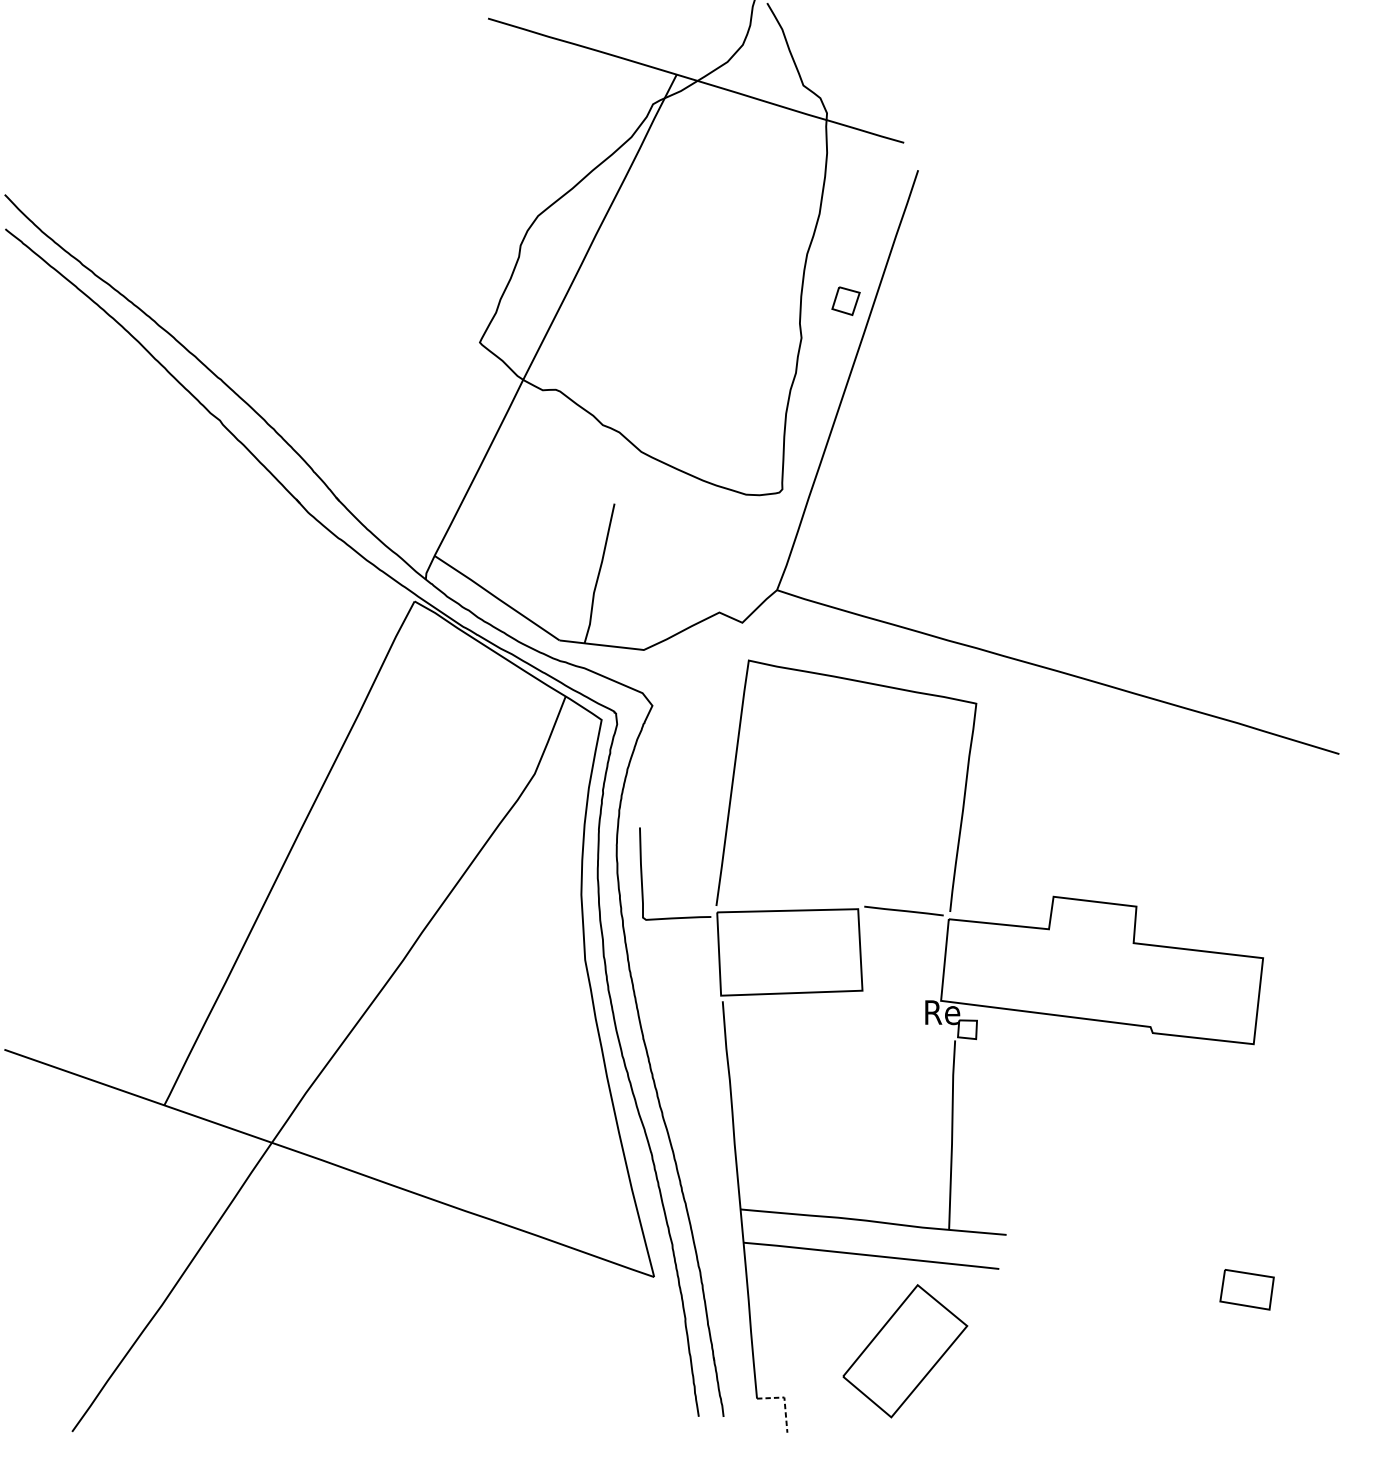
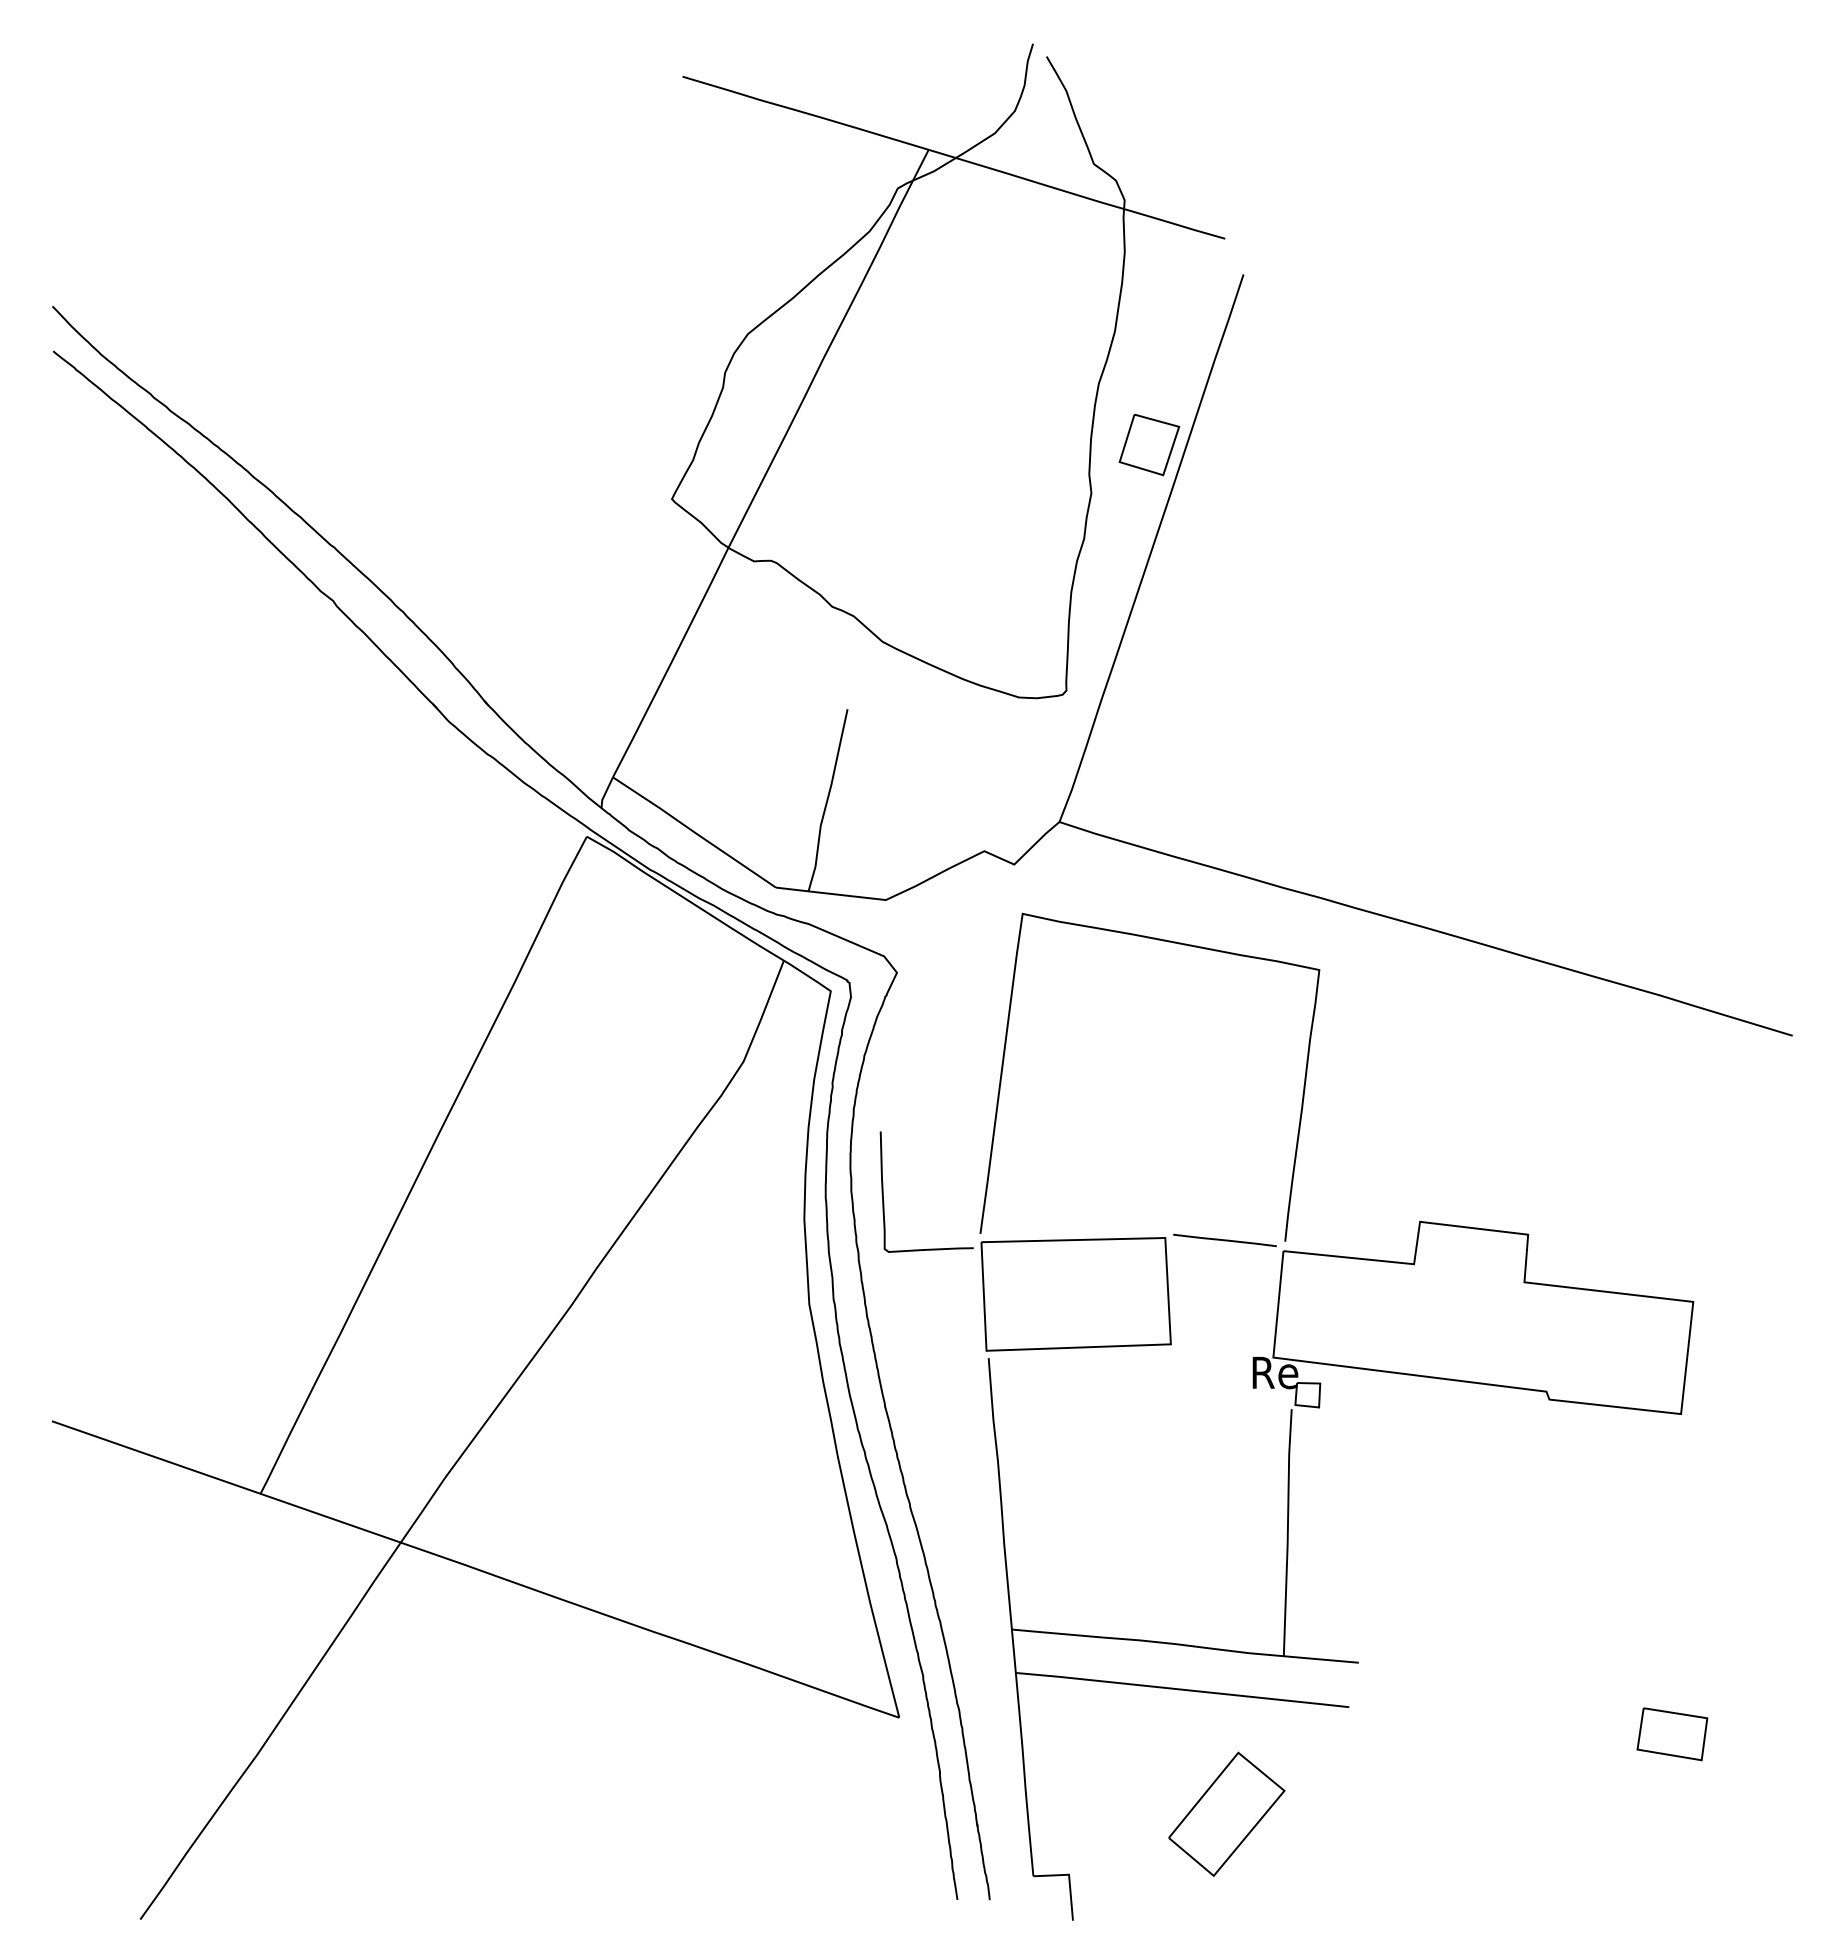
part: (846, 301) -> (1149, 445), size x1.67
part: (905, 1350) -> (1226, 1813), size x0.71
line: (784, 1401) -> (1069, 1879), dashed -> solid

